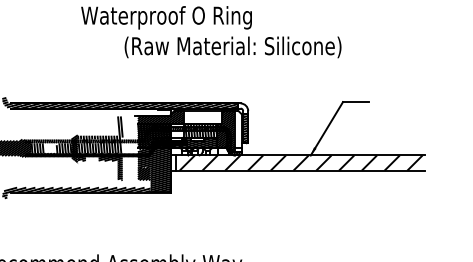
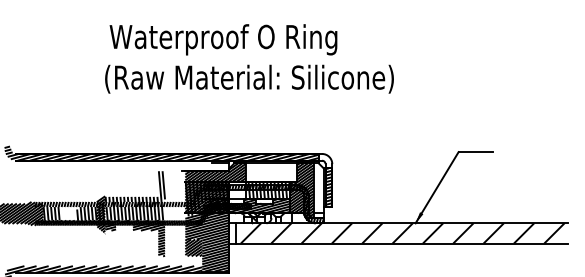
text: (232, 47) -> (248, 79), moved

